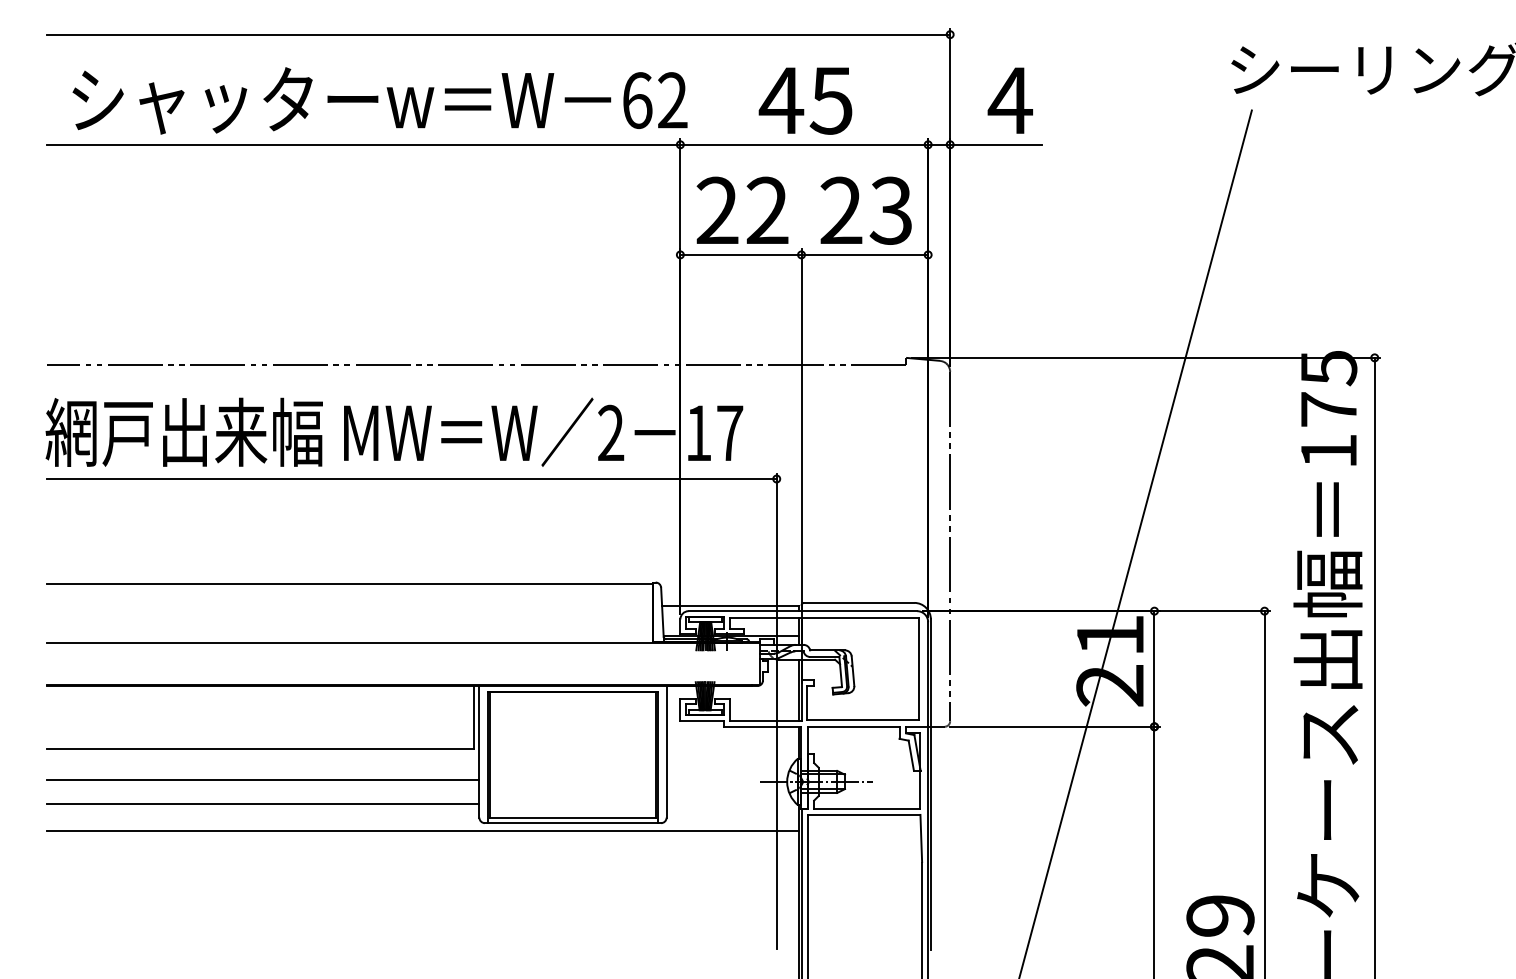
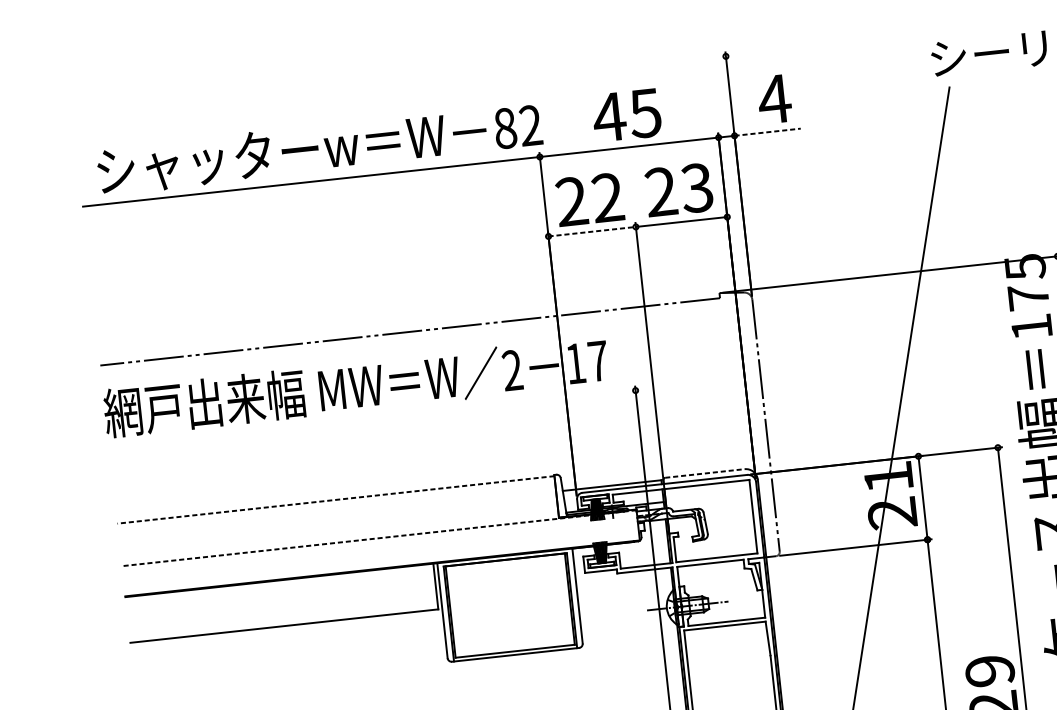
line: (498, 34) -> (400, 91), removed
text: (637, 100) -> (505, 128), 62 -> 82
line: (996, 144) -> (767, 132), solid -> dashed
line: (740, 254) -> (591, 231), solid -> dashed
line: (411, 479) -> (372, 419), removed
line: (349, 584) -> (335, 500), solid -> dashed
line: (859, 602) -> (705, 473), solid -> dashed
line: (403, 643) -> (379, 538), solid -> dashed
line: (263, 779) -> (288, 647), removed
line: (263, 804) -> (290, 665), removed
line: (422, 831) -> (407, 672), removed

